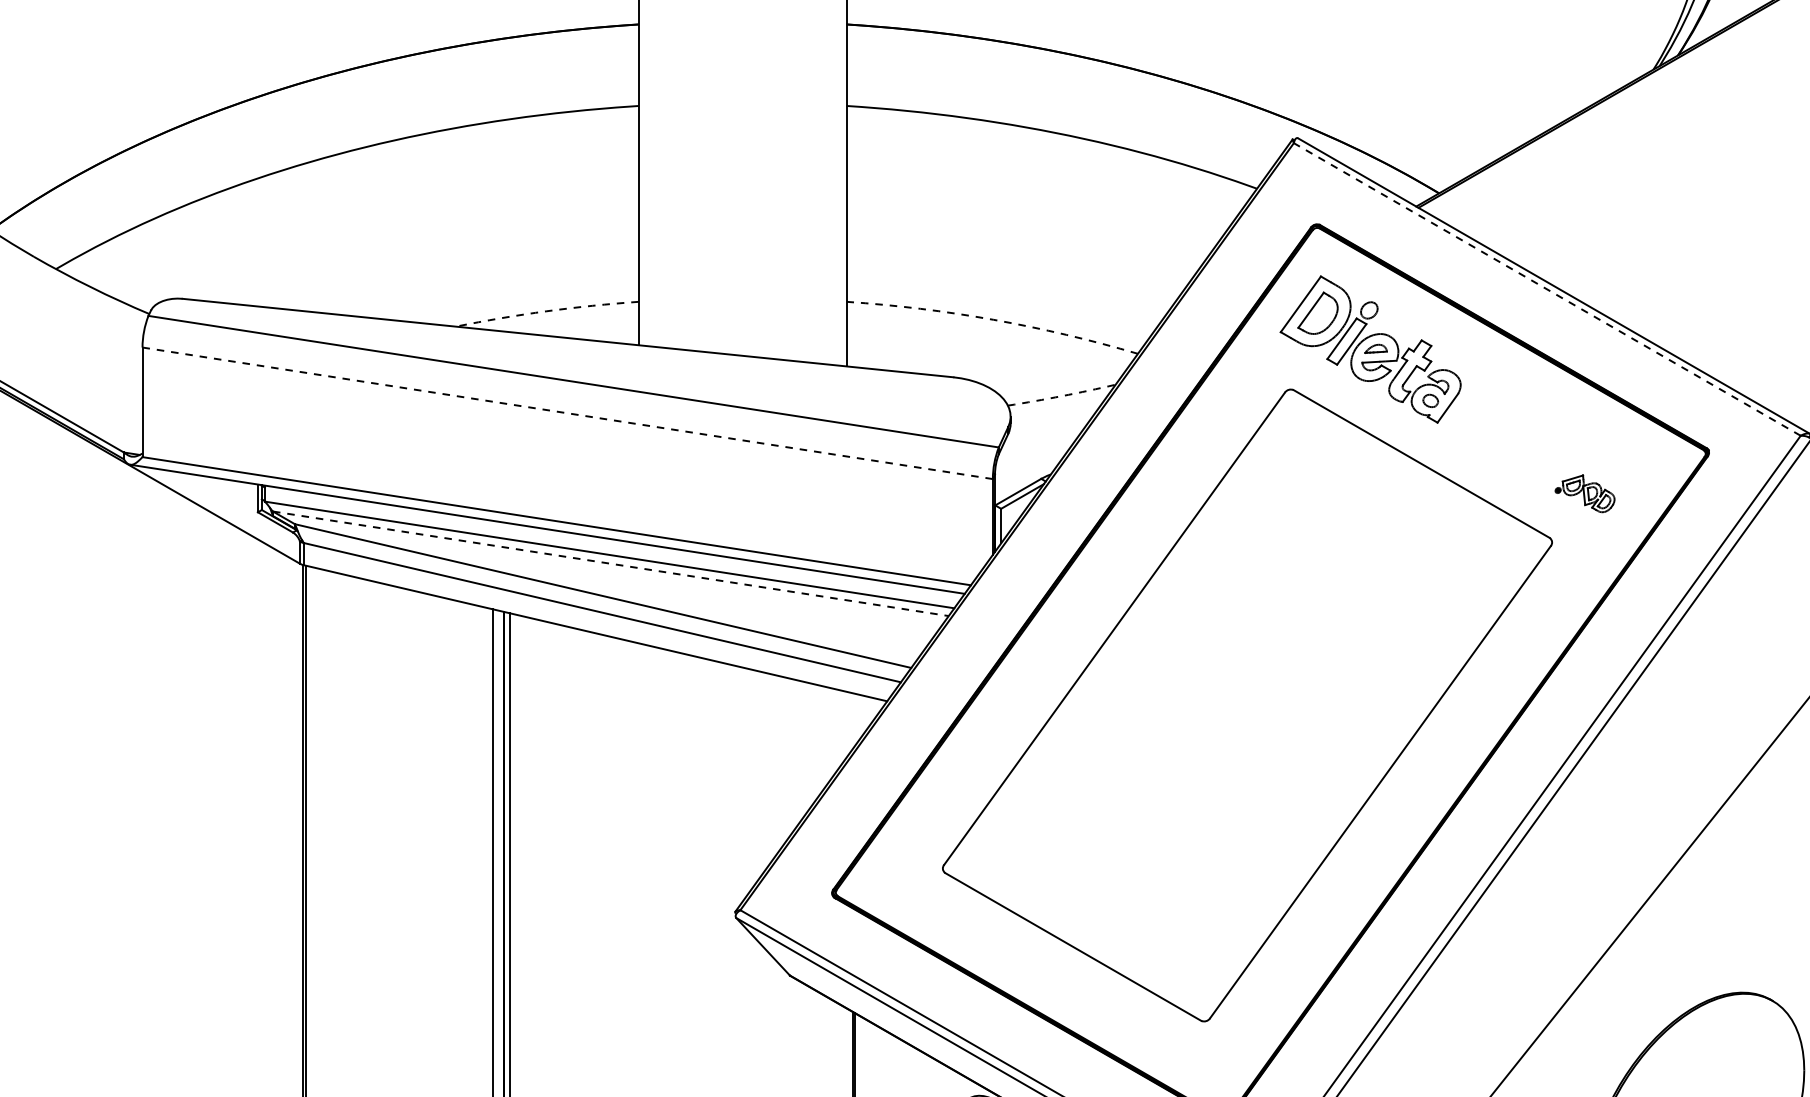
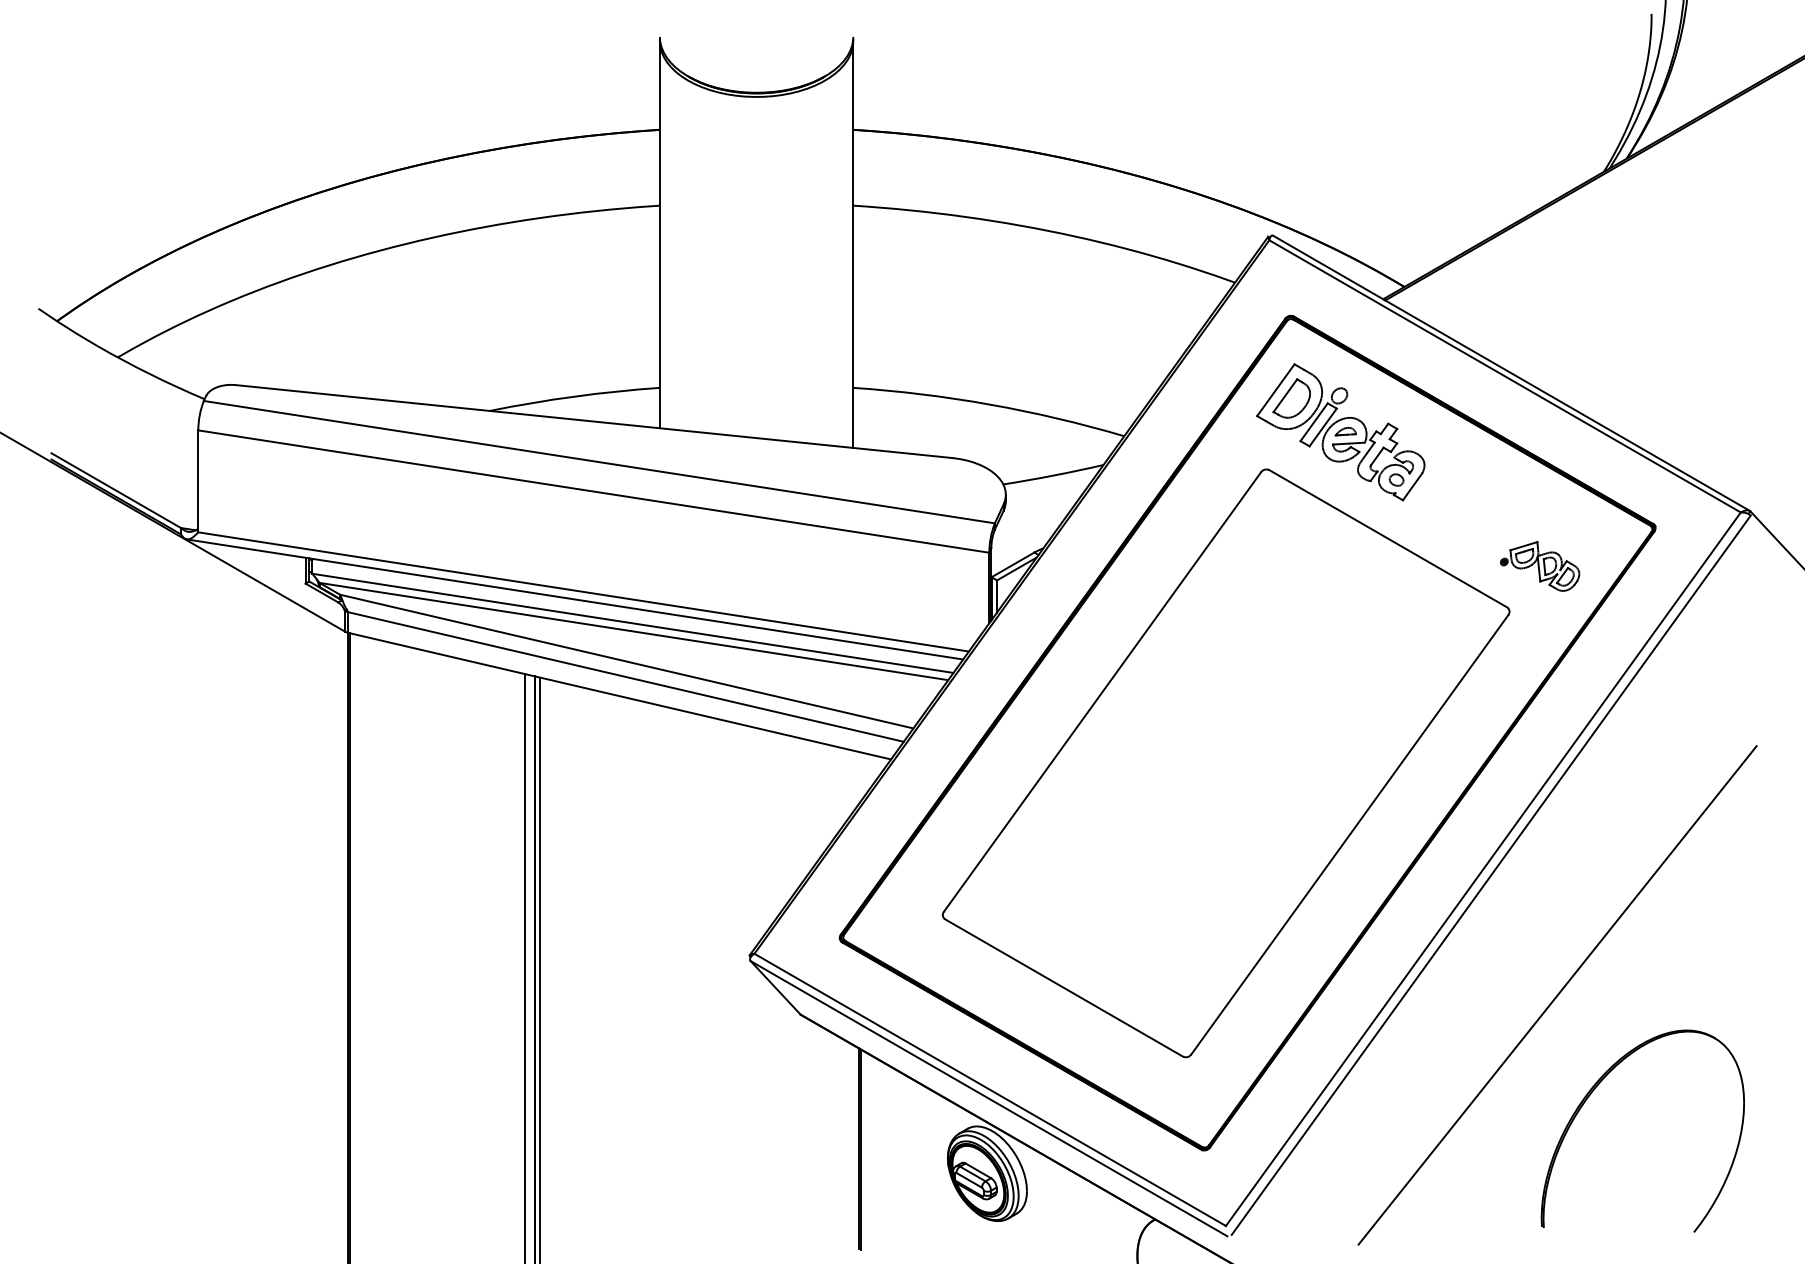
line: (1546, 289) -> (1504, 376), dashed -> solid
arc: (546, 311) -> (574, 396), dashed -> solid
arc: (994, 319) -> (990, 404), dashed -> solid
arc: (1061, 396) -> (1053, 475), dashed -> solid
line: (567, 413) -> (593, 491), dashed -> solid
part: (1585, 493) -> (1540, 566), size x1.43
line: (611, 563) -> (634, 631), dashed -> solid

